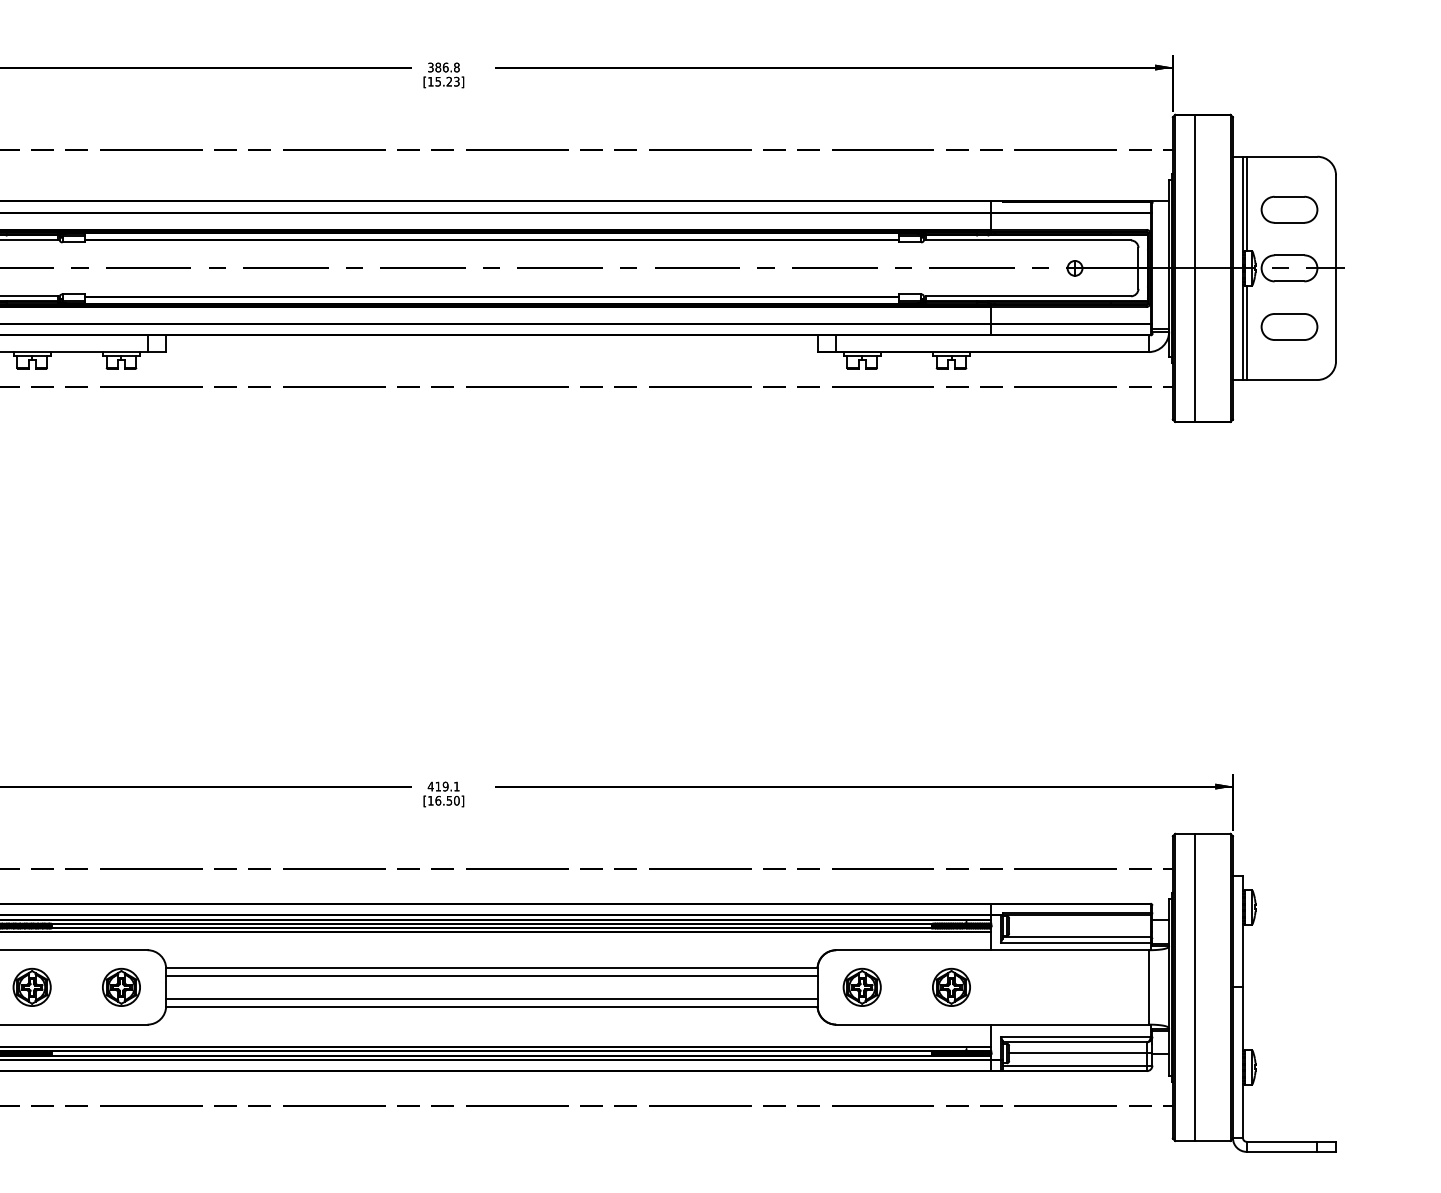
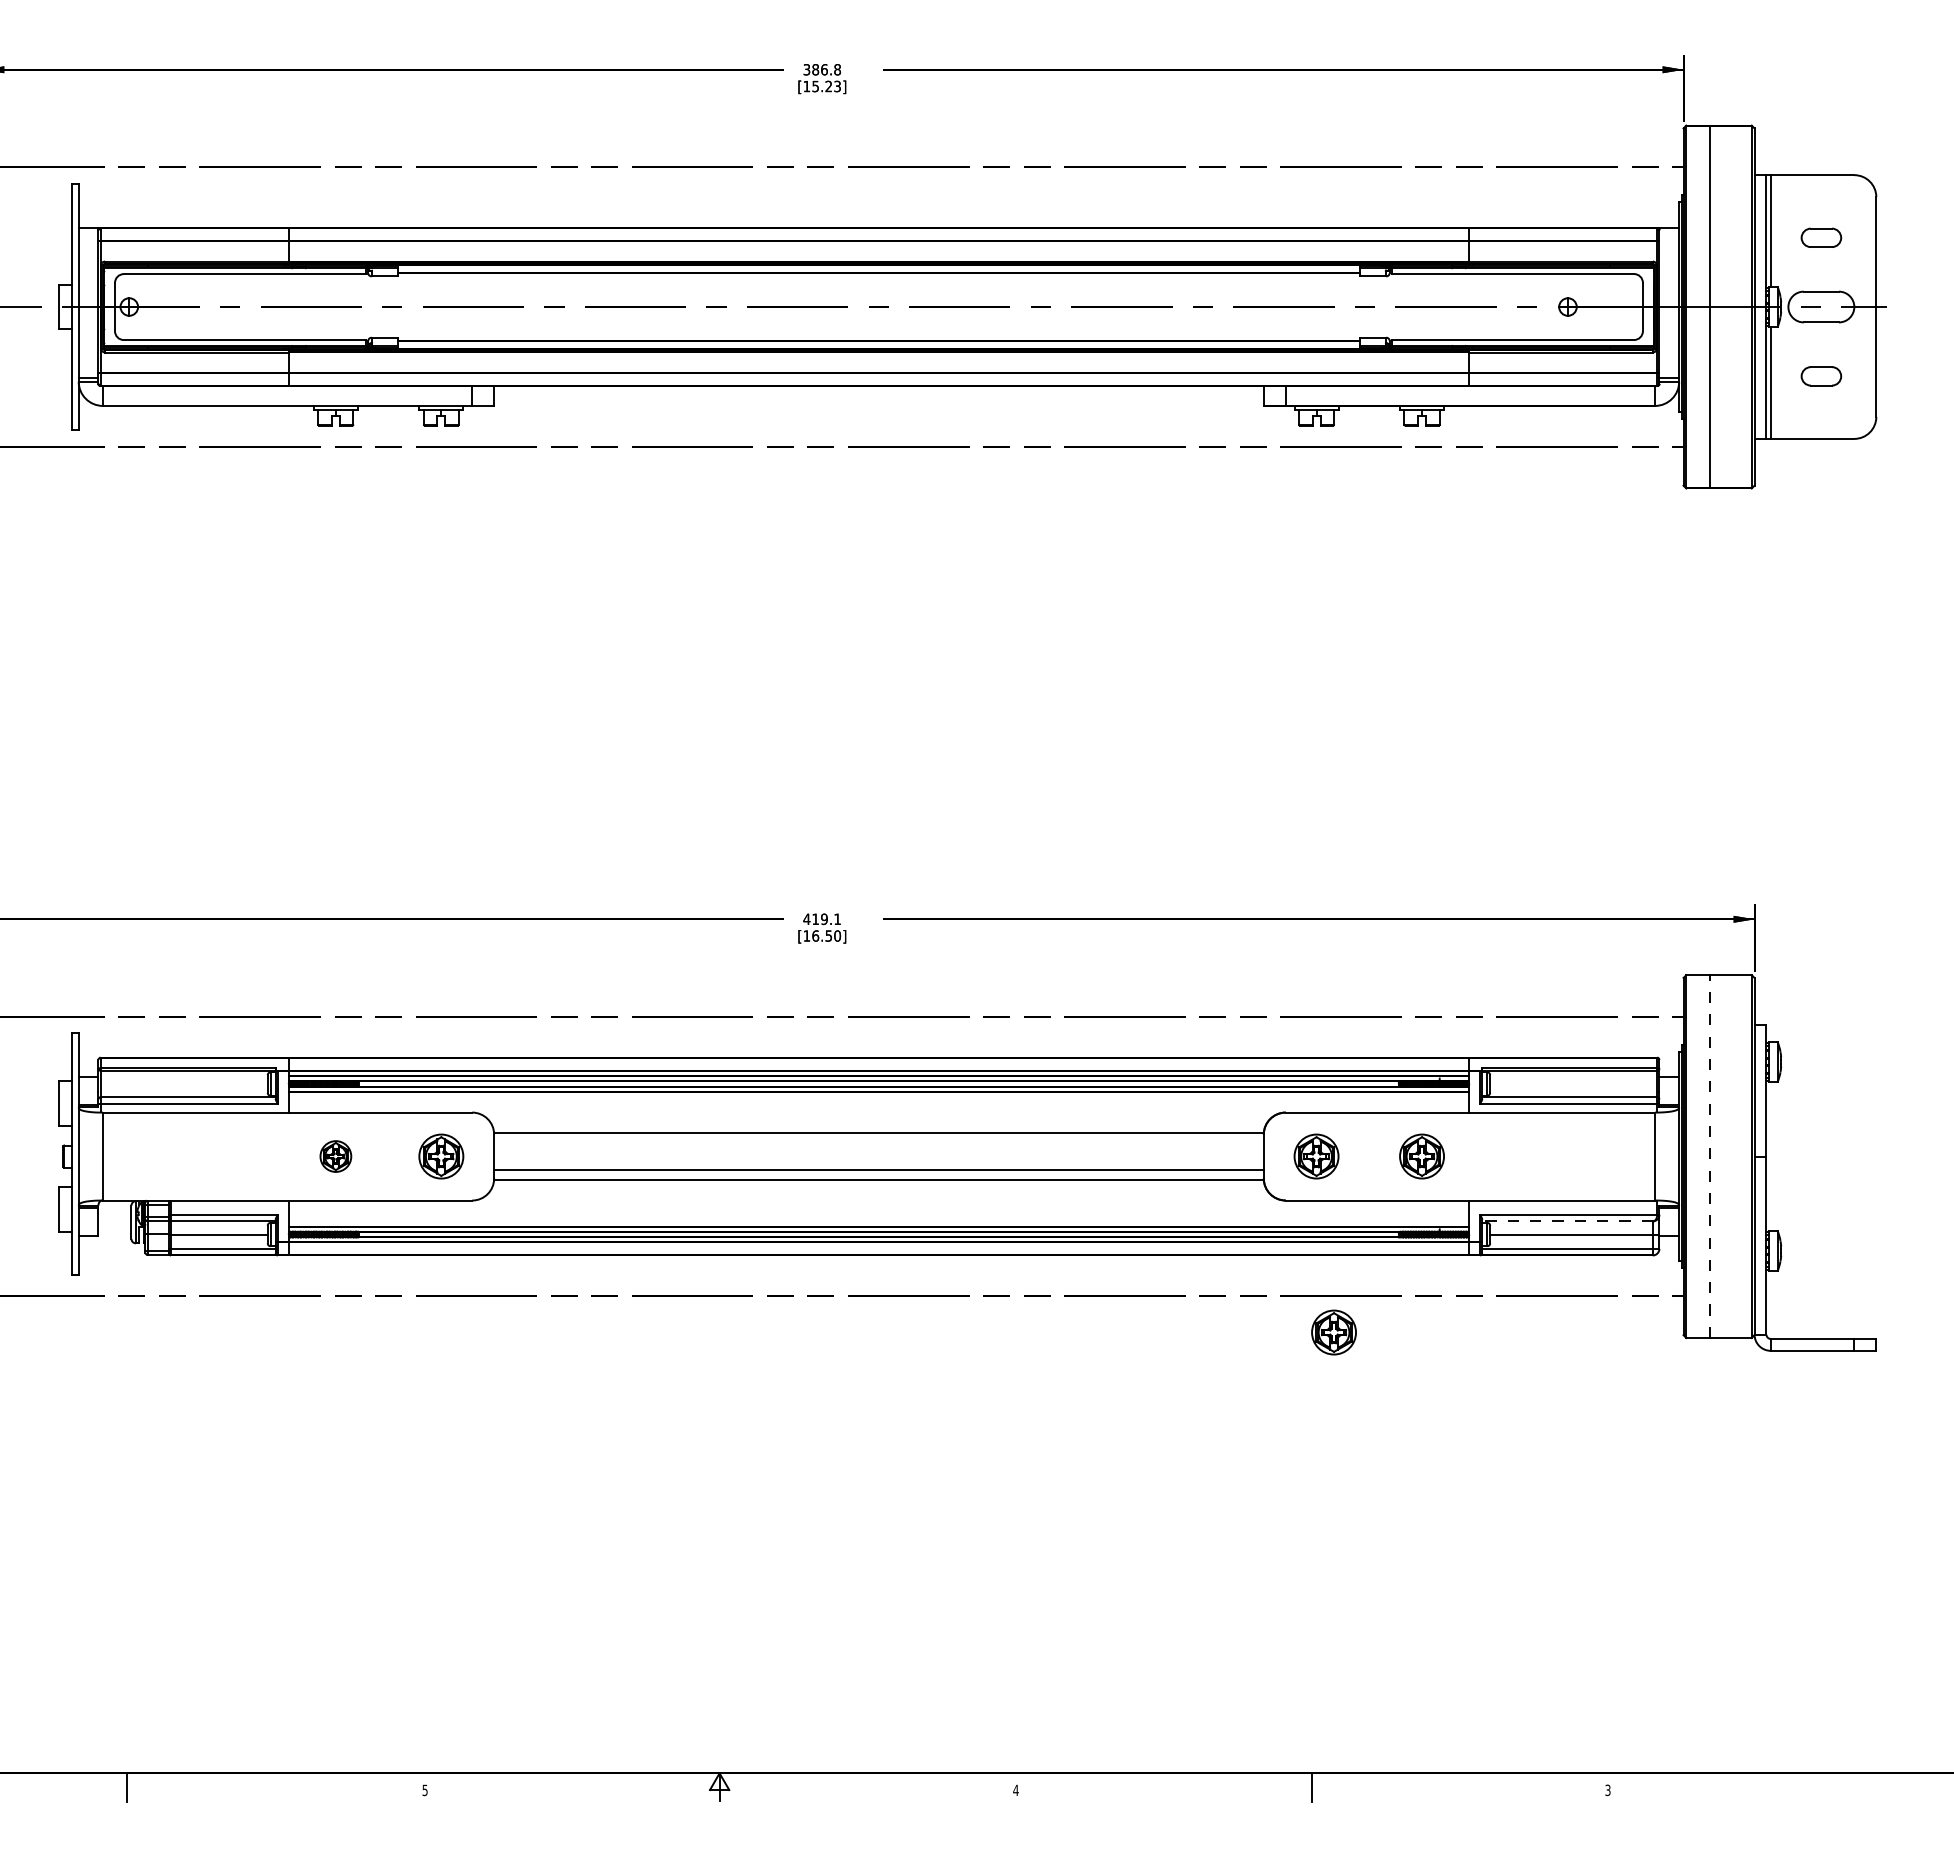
part: (1289, 209) -> (1821, 237), size x0.6
part: (1289, 327) -> (1821, 376), size x0.6
line: (491, 976) -> (878, 1143), removed
part: (31, 987) -> (335, 1156), size x0.7
line: (1194, 987) -> (1709, 1156), solid -> dashed
line: (1074, 1042) -> (1567, 1221), solid -> dashed
part: (876, 1136) -> (1333, 1332), added

